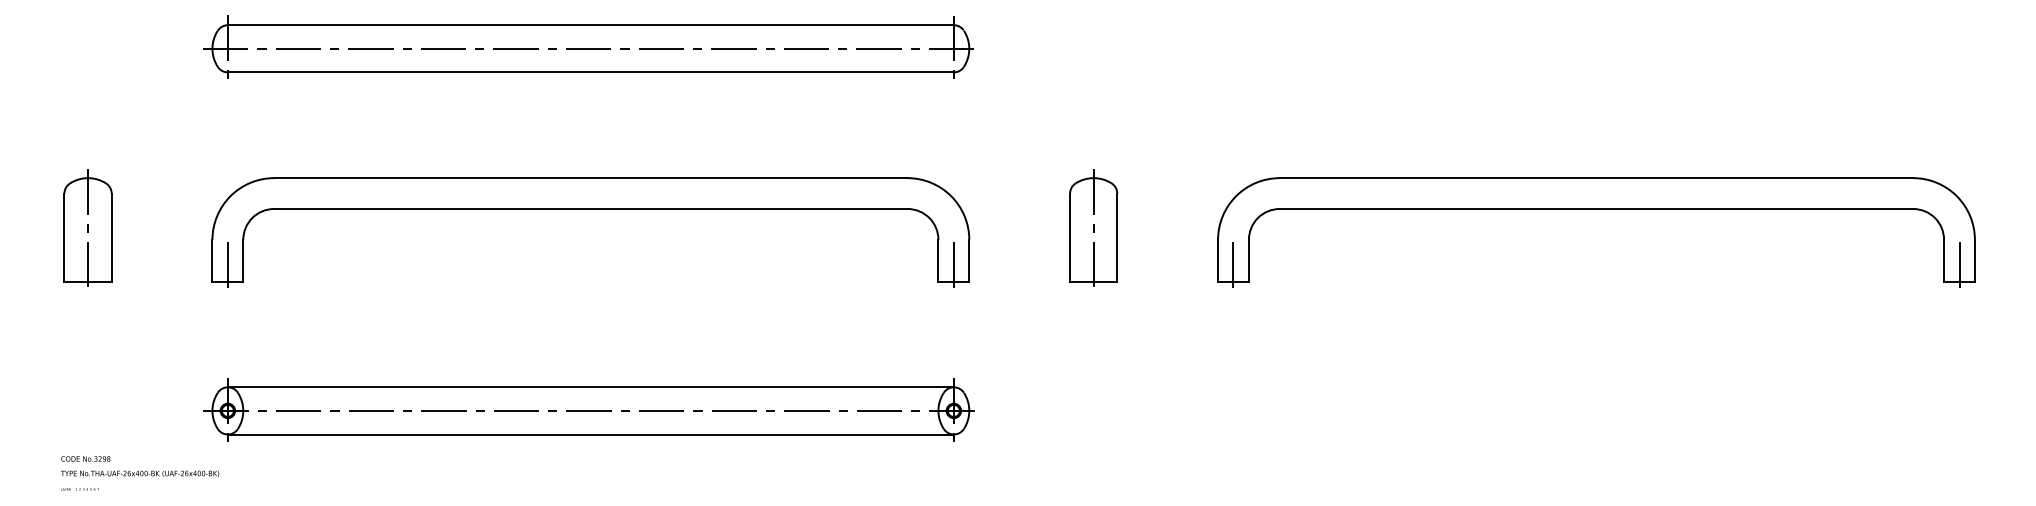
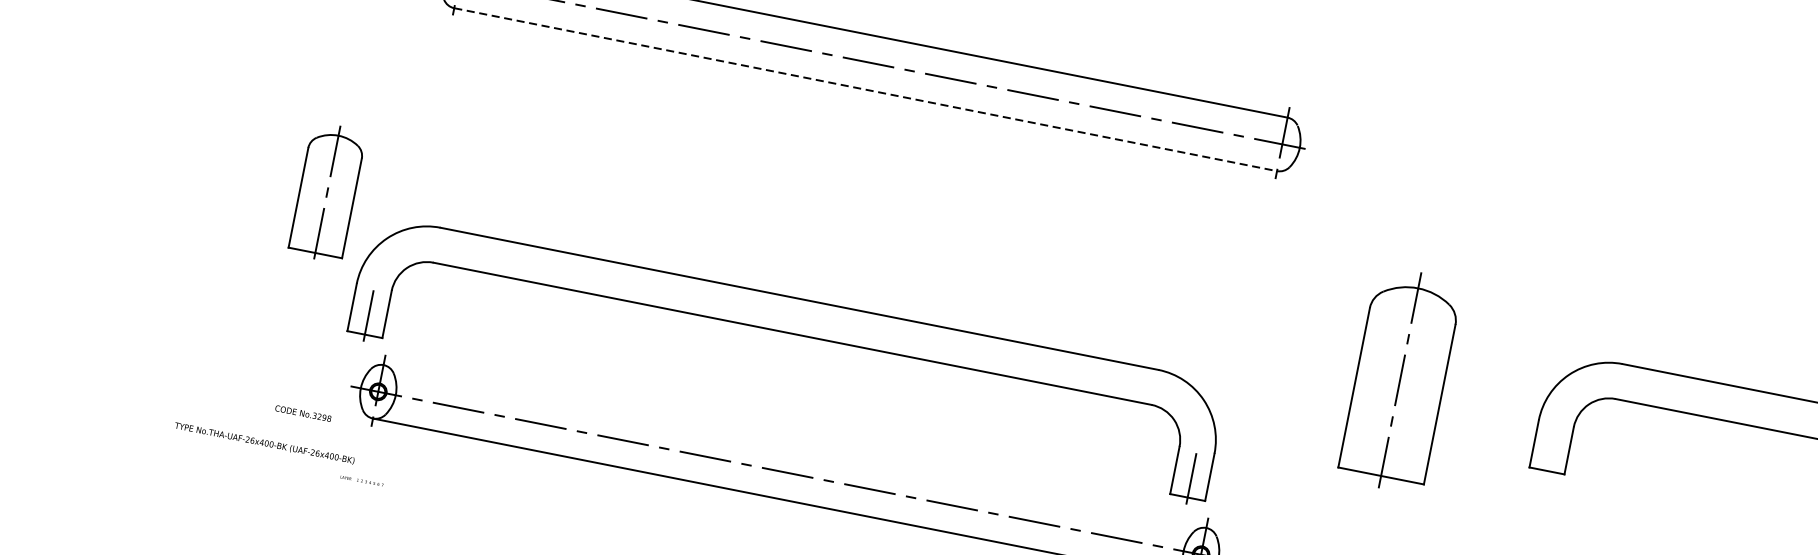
line: (590, 72) -> (865, 89), solid -> dashed
part: (590, 209) -> (792, 334), moved
part: (87, 227) -> (326, 191), moved
part: (1093, 227) -> (1400, 378), size x1.6
line: (1233, 266) -> (1550, 453), removed
line: (590, 387) -> (794, 446), removed
text: (85, 458) -> (303, 412), moved
text: (79, 489) -> (361, 481), moved

